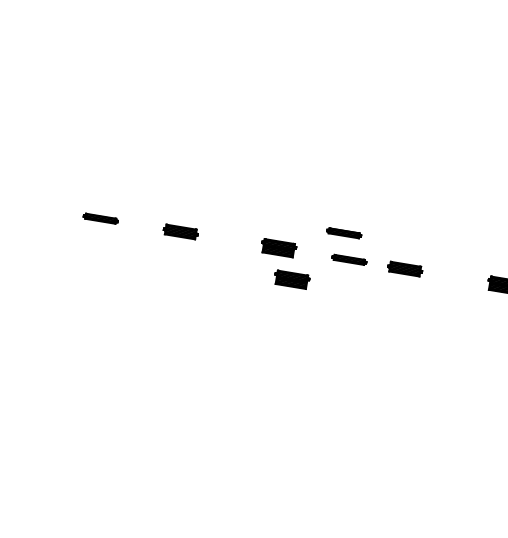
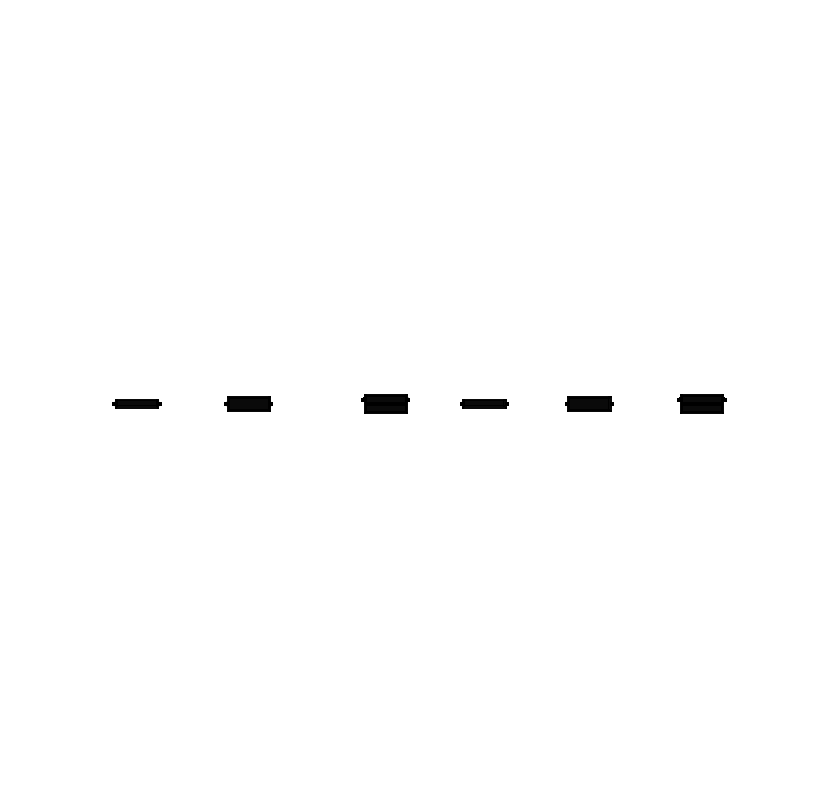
part: (344, 232) -> (471, 368), removed
part: (405, 268) -> (589, 403), moved
part: (291, 279) -> (410, 443), removed

